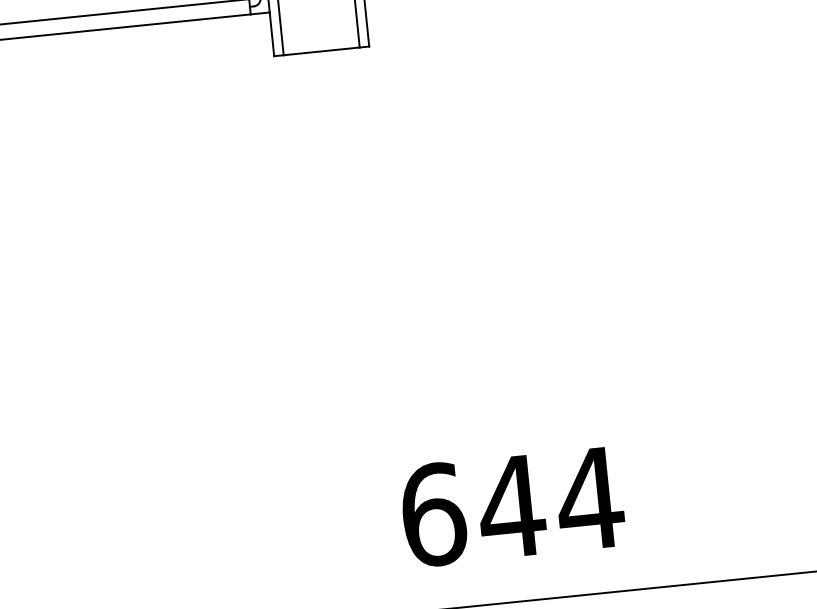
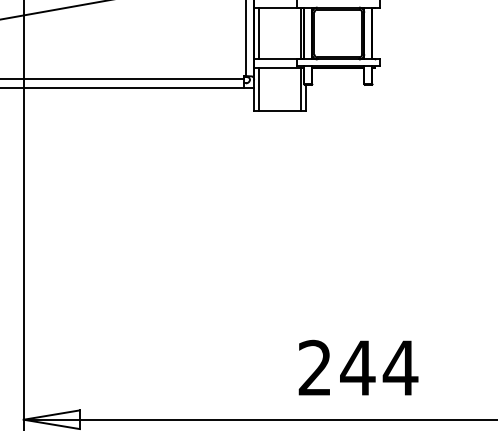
text: (433, 513) -> (315, 367), 644 -> 244

